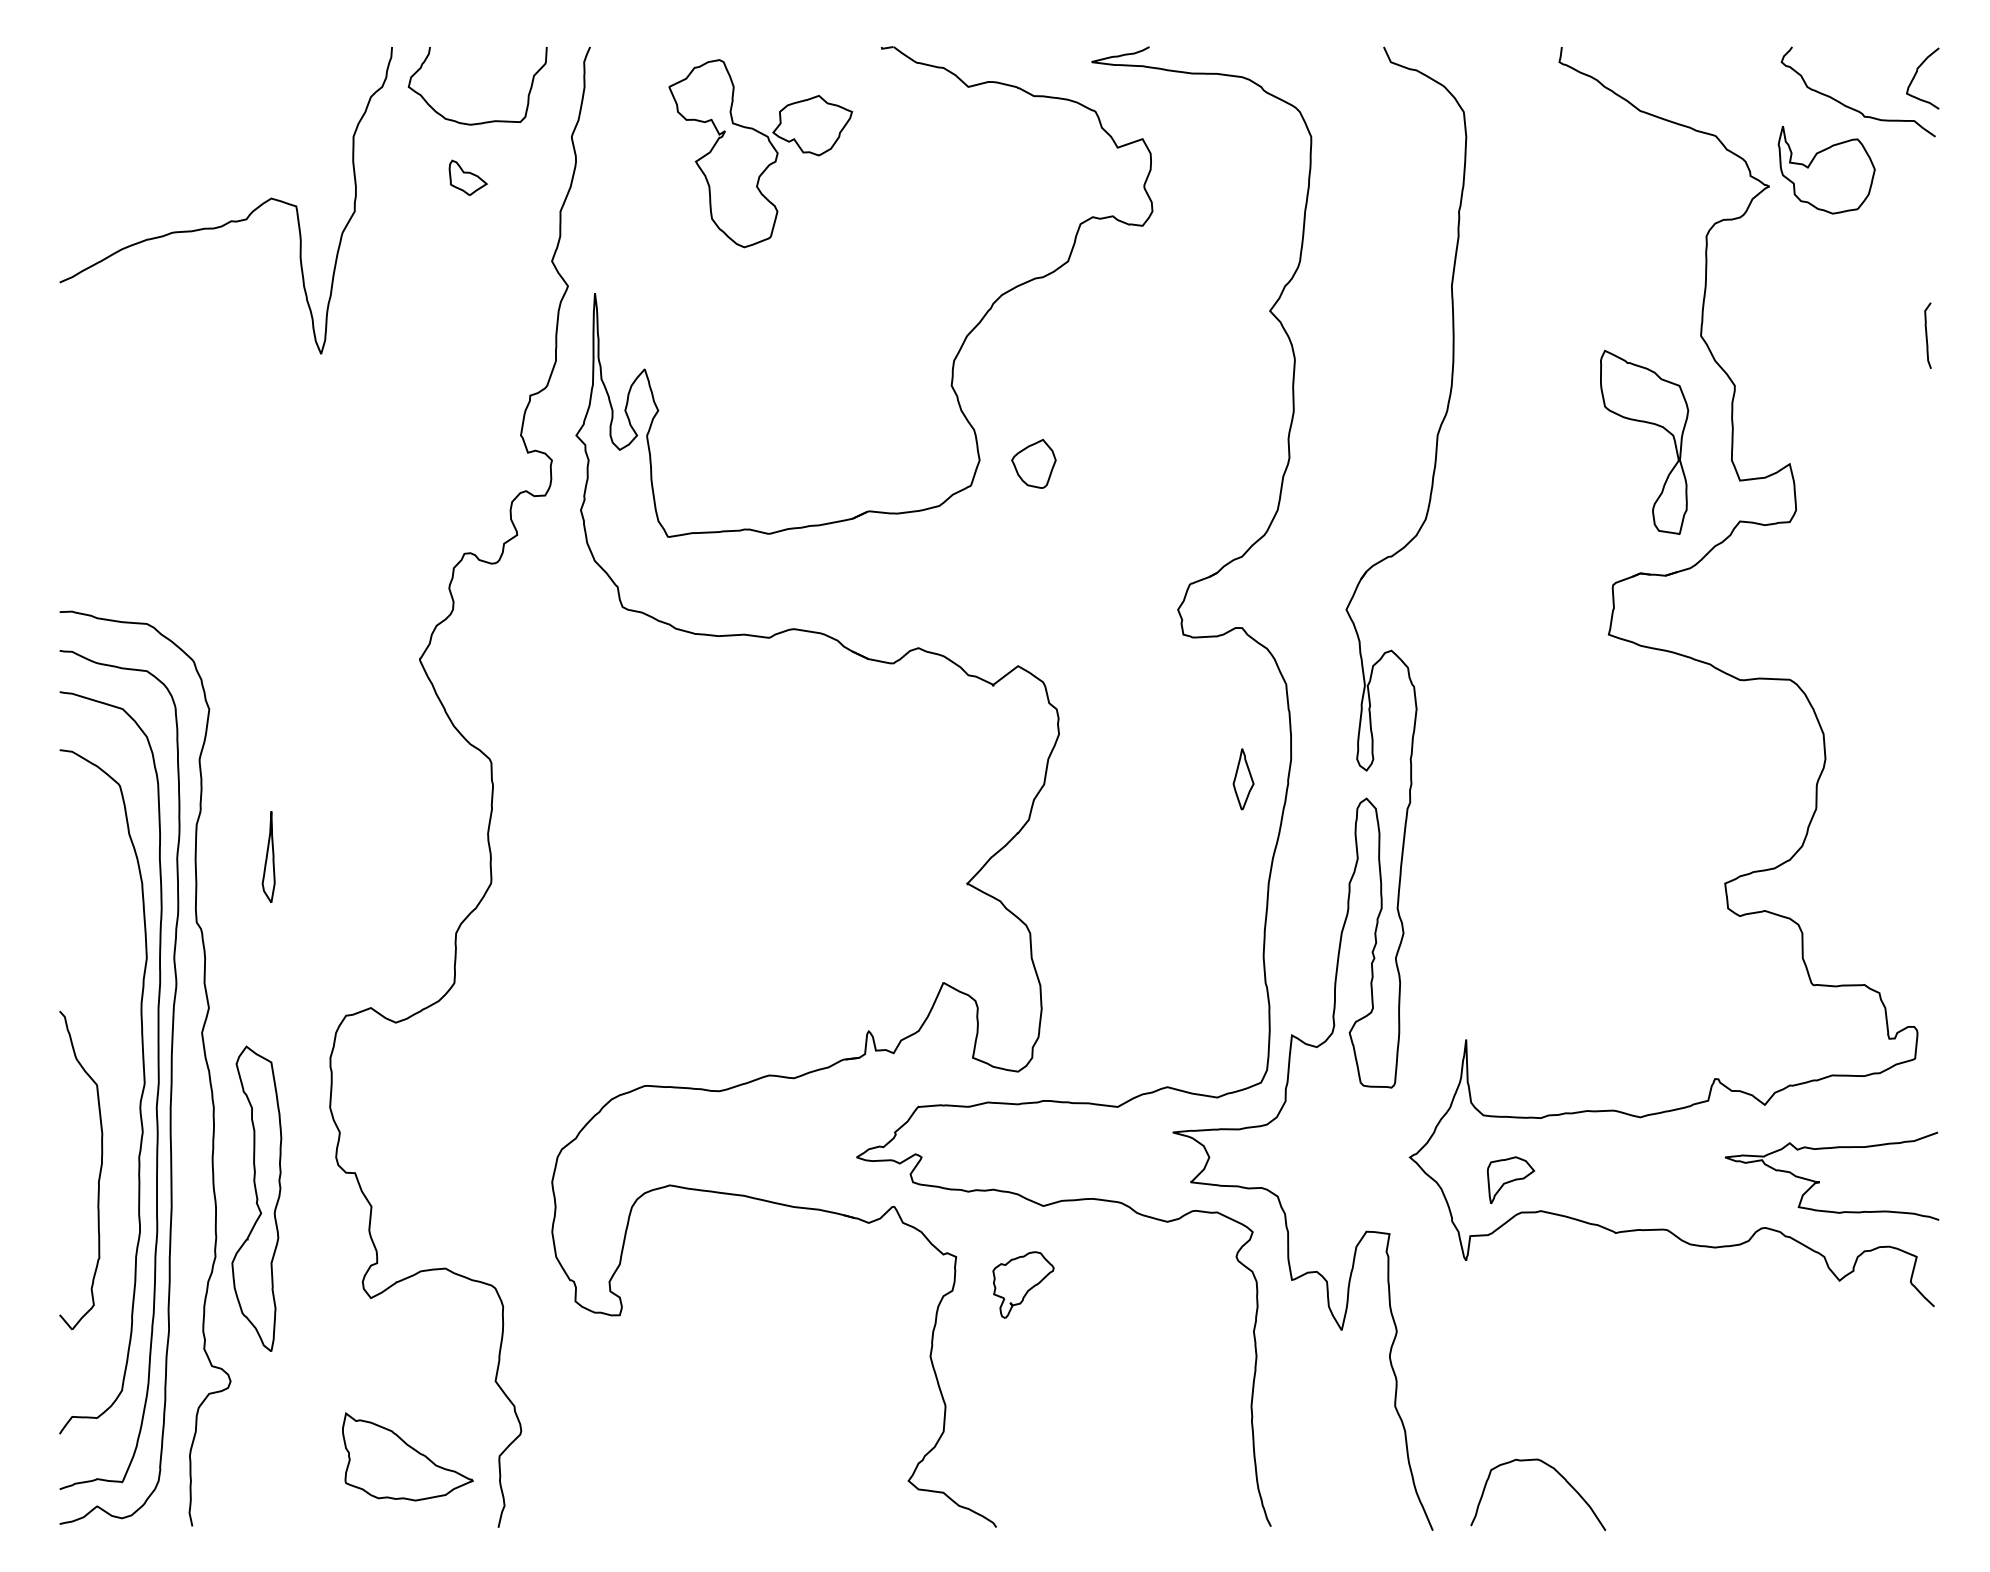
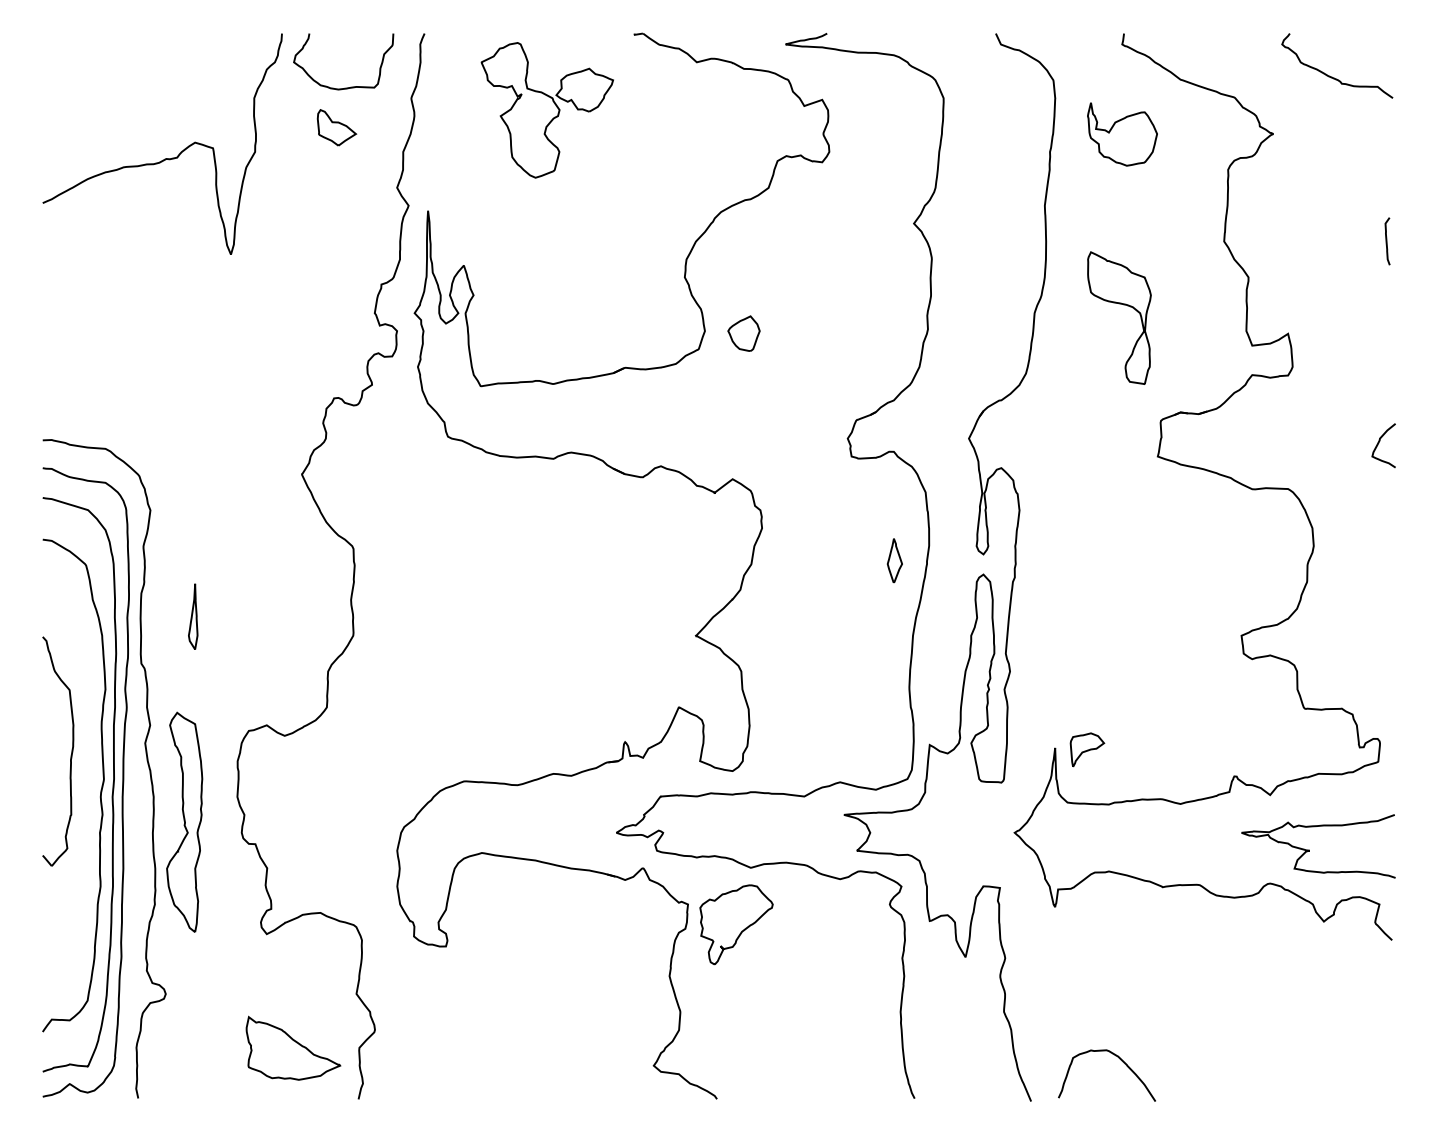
curve: (1916, 74) -> (1379, 442), moved
part: (1826, 170) -> (1122, 134), moved
part: (467, 177) -> (336, 127), size x1.43
part: (1646, 423) -> (1120, 304), moved
part: (99, 1170) -> (71, 751), moved
part: (1511, 1179) -> (1087, 749), moved
part: (256, 1198) -> (184, 822), moved
part: (1023, 1284) -> (736, 924), size x1.67

